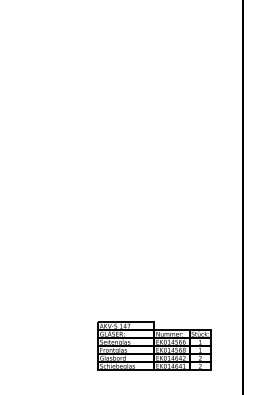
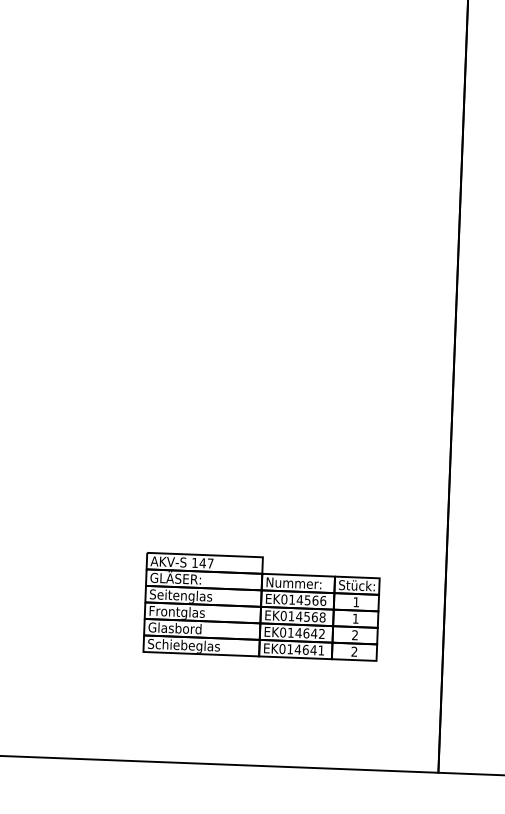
part: (154, 345) -> (261, 605), moved

